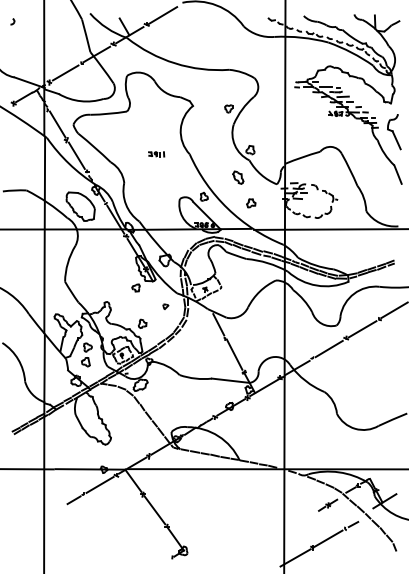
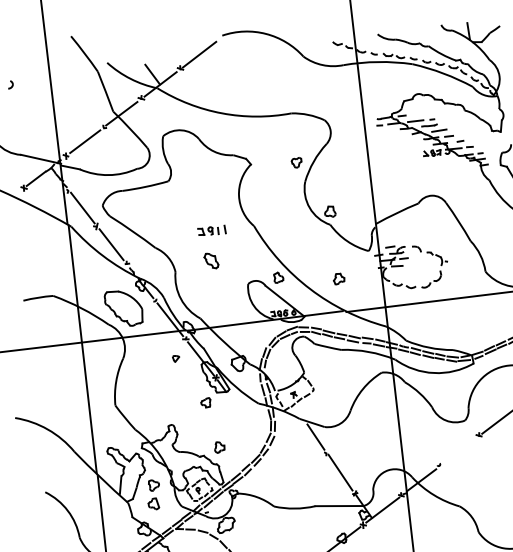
part: (156, 154) -> (212, 231), size x1.4
part: (238, 177) -> (211, 260), moved
part: (165, 306) -> (175, 358), moved
line: (328, 348) -> (458, 450), removed

